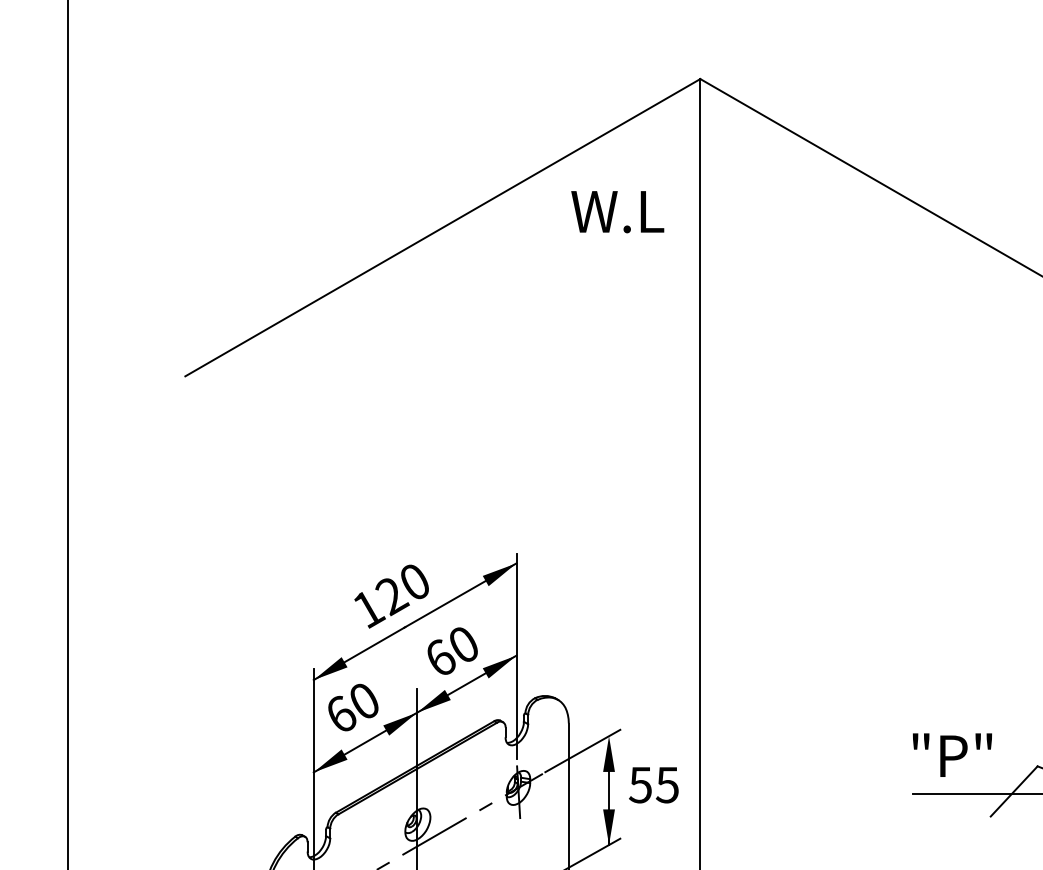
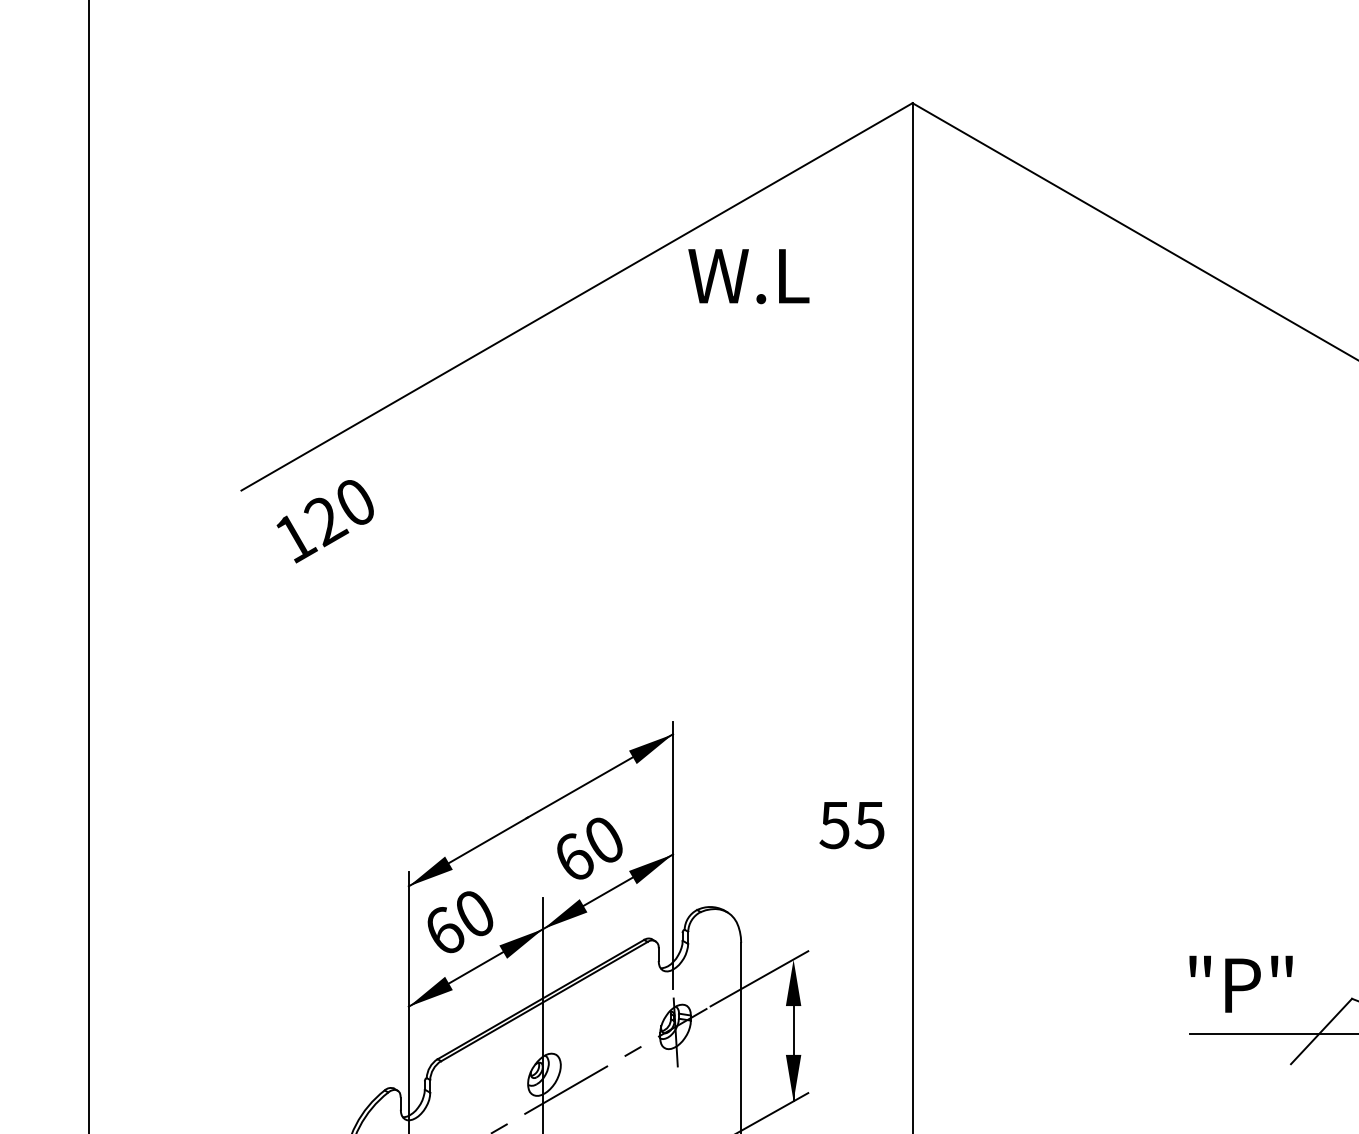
text: (617, 212) -> (748, 276), moved
text: (391, 596) -> (324, 521), moved
text: (653, 785) -> (851, 825), moved

